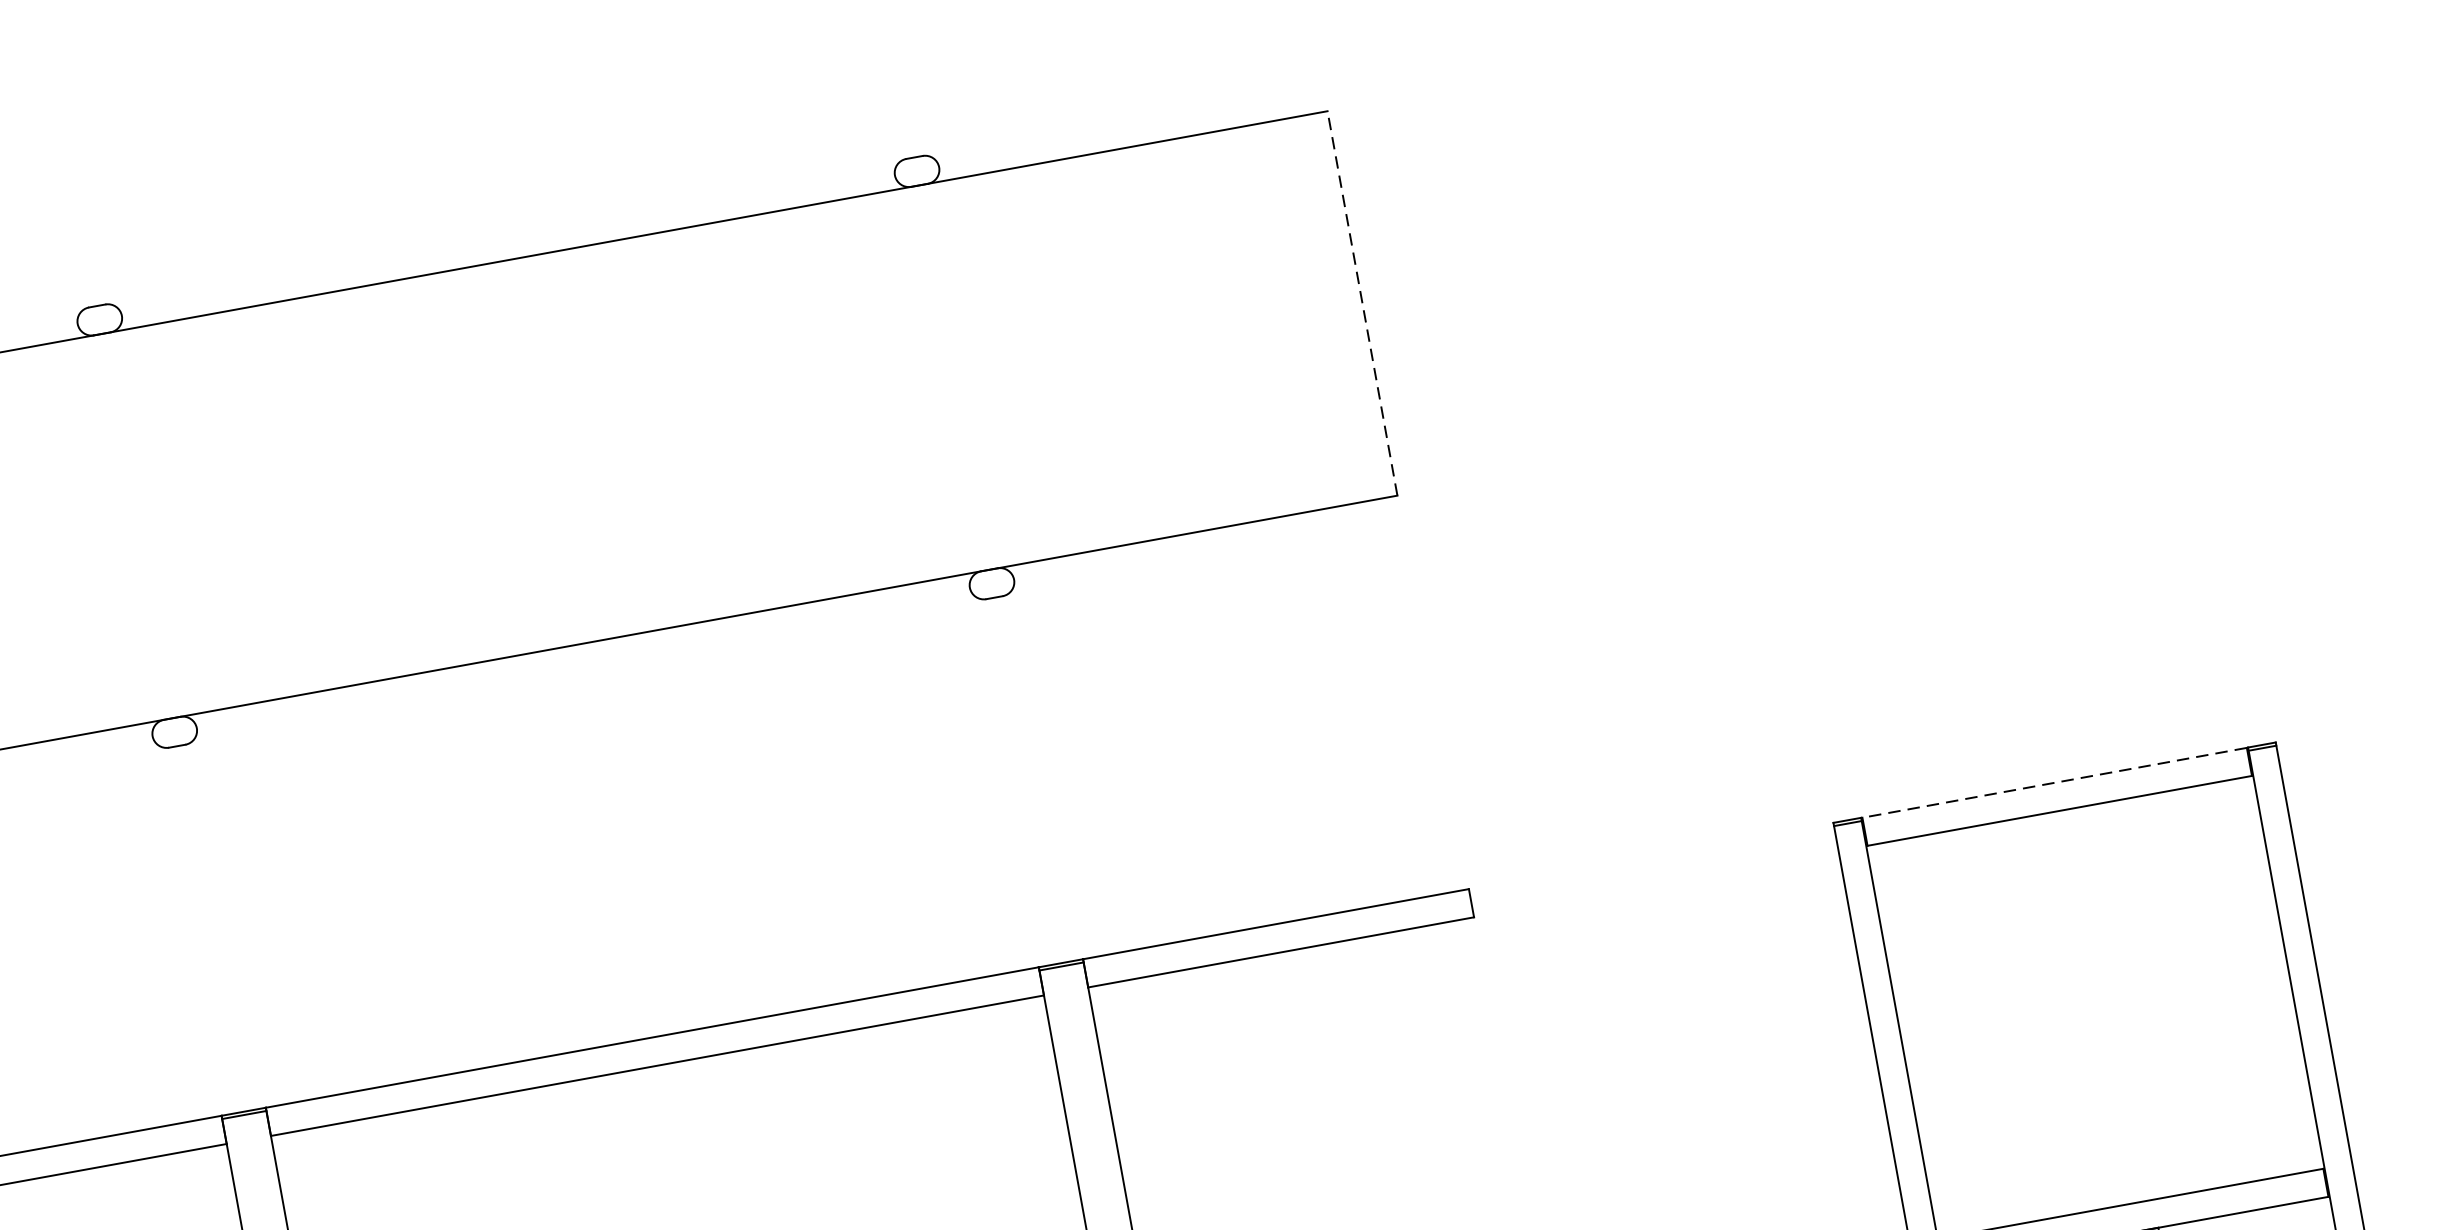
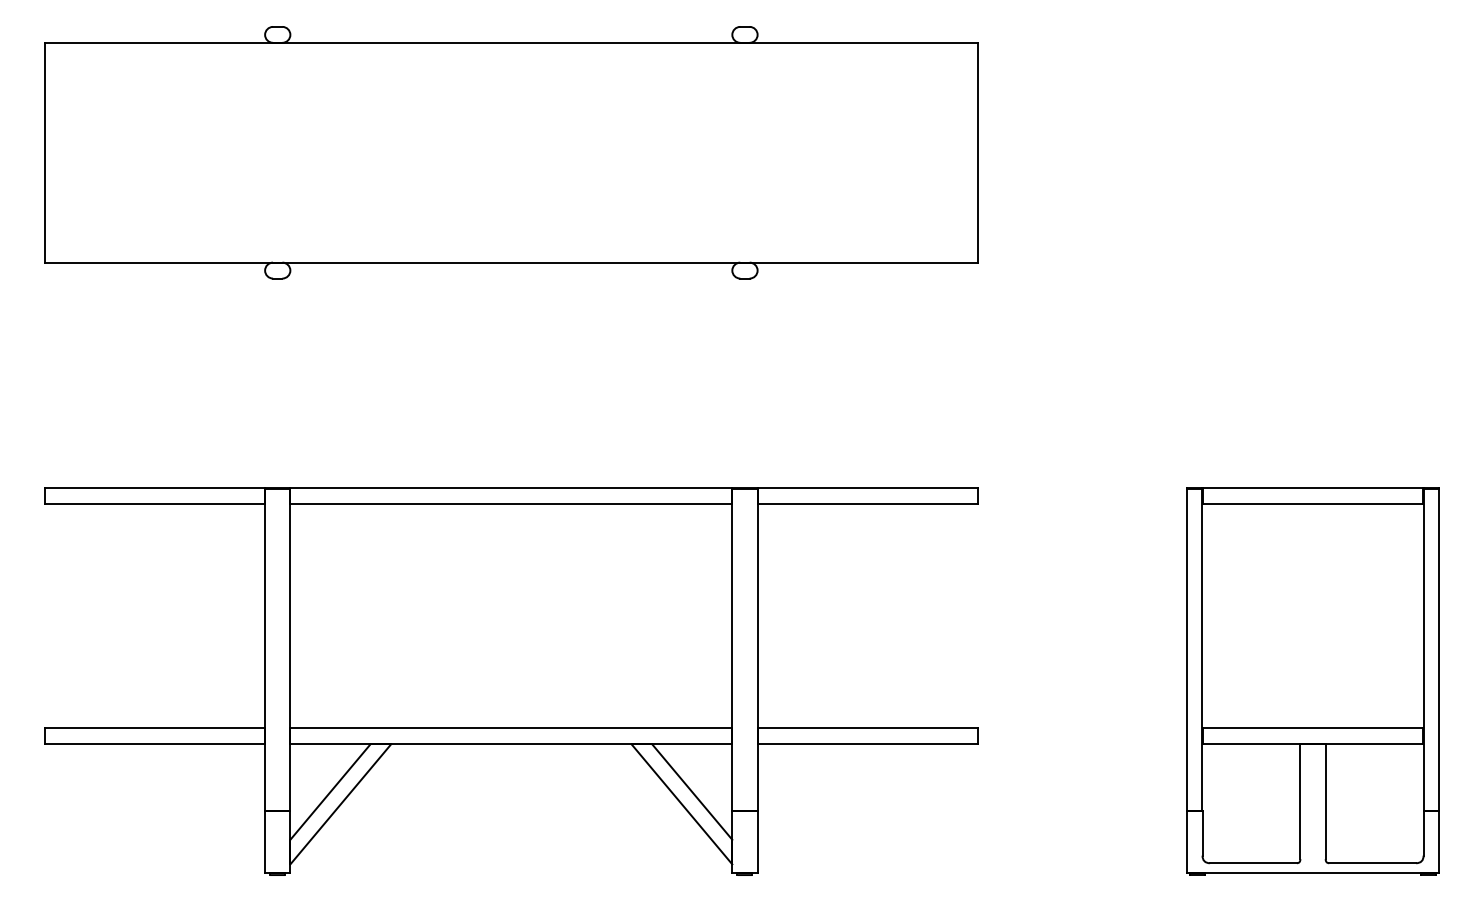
line: (1362, 302) -> (978, 152), dashed -> solid
line: (2055, 782) -> (1313, 487), dashed -> solid

